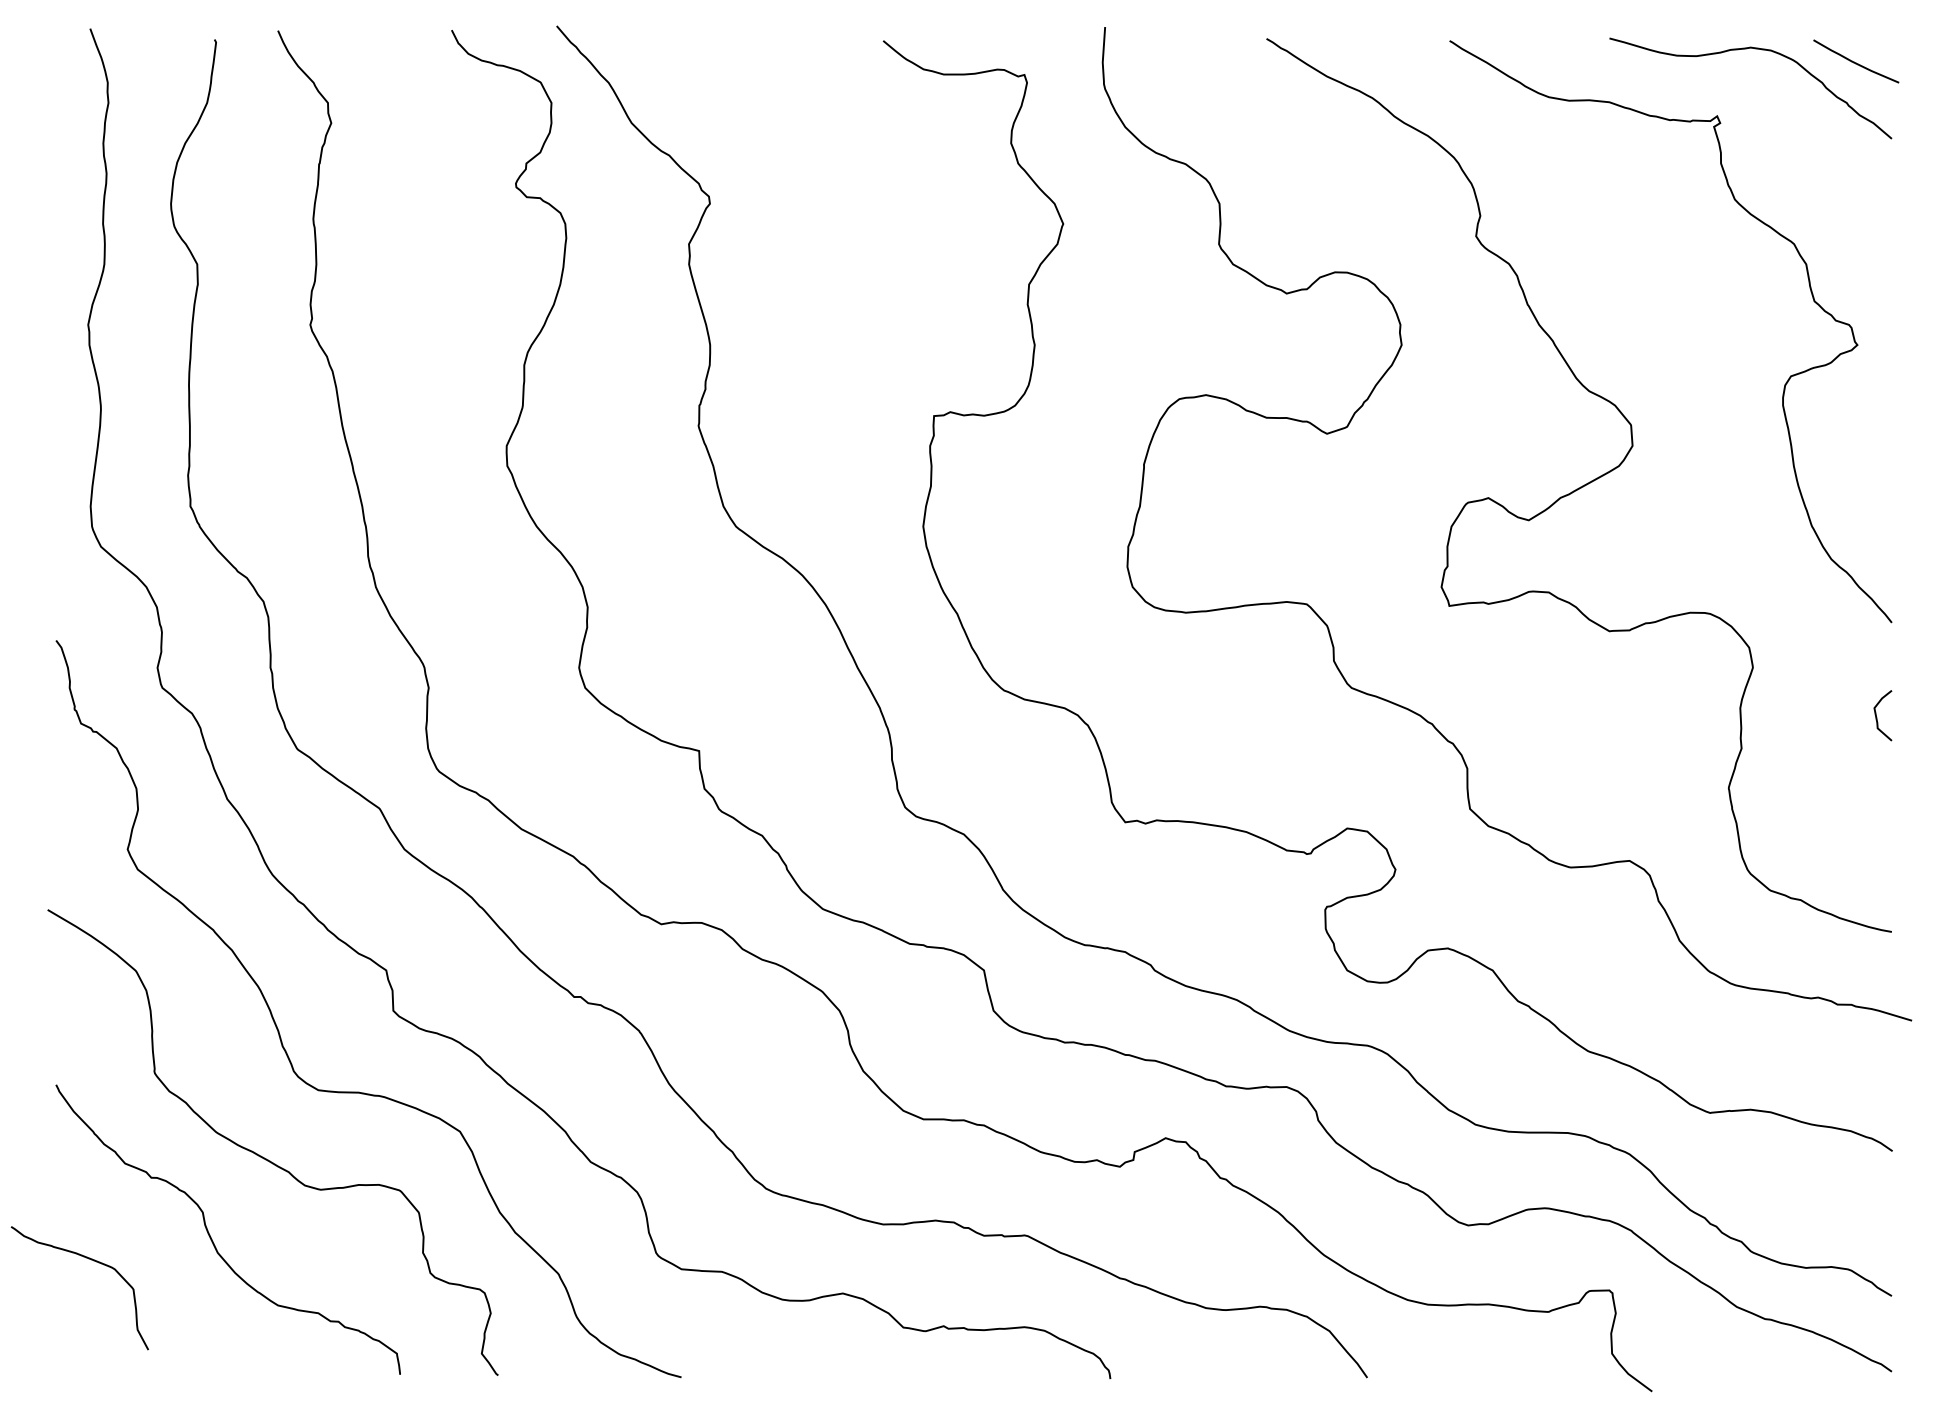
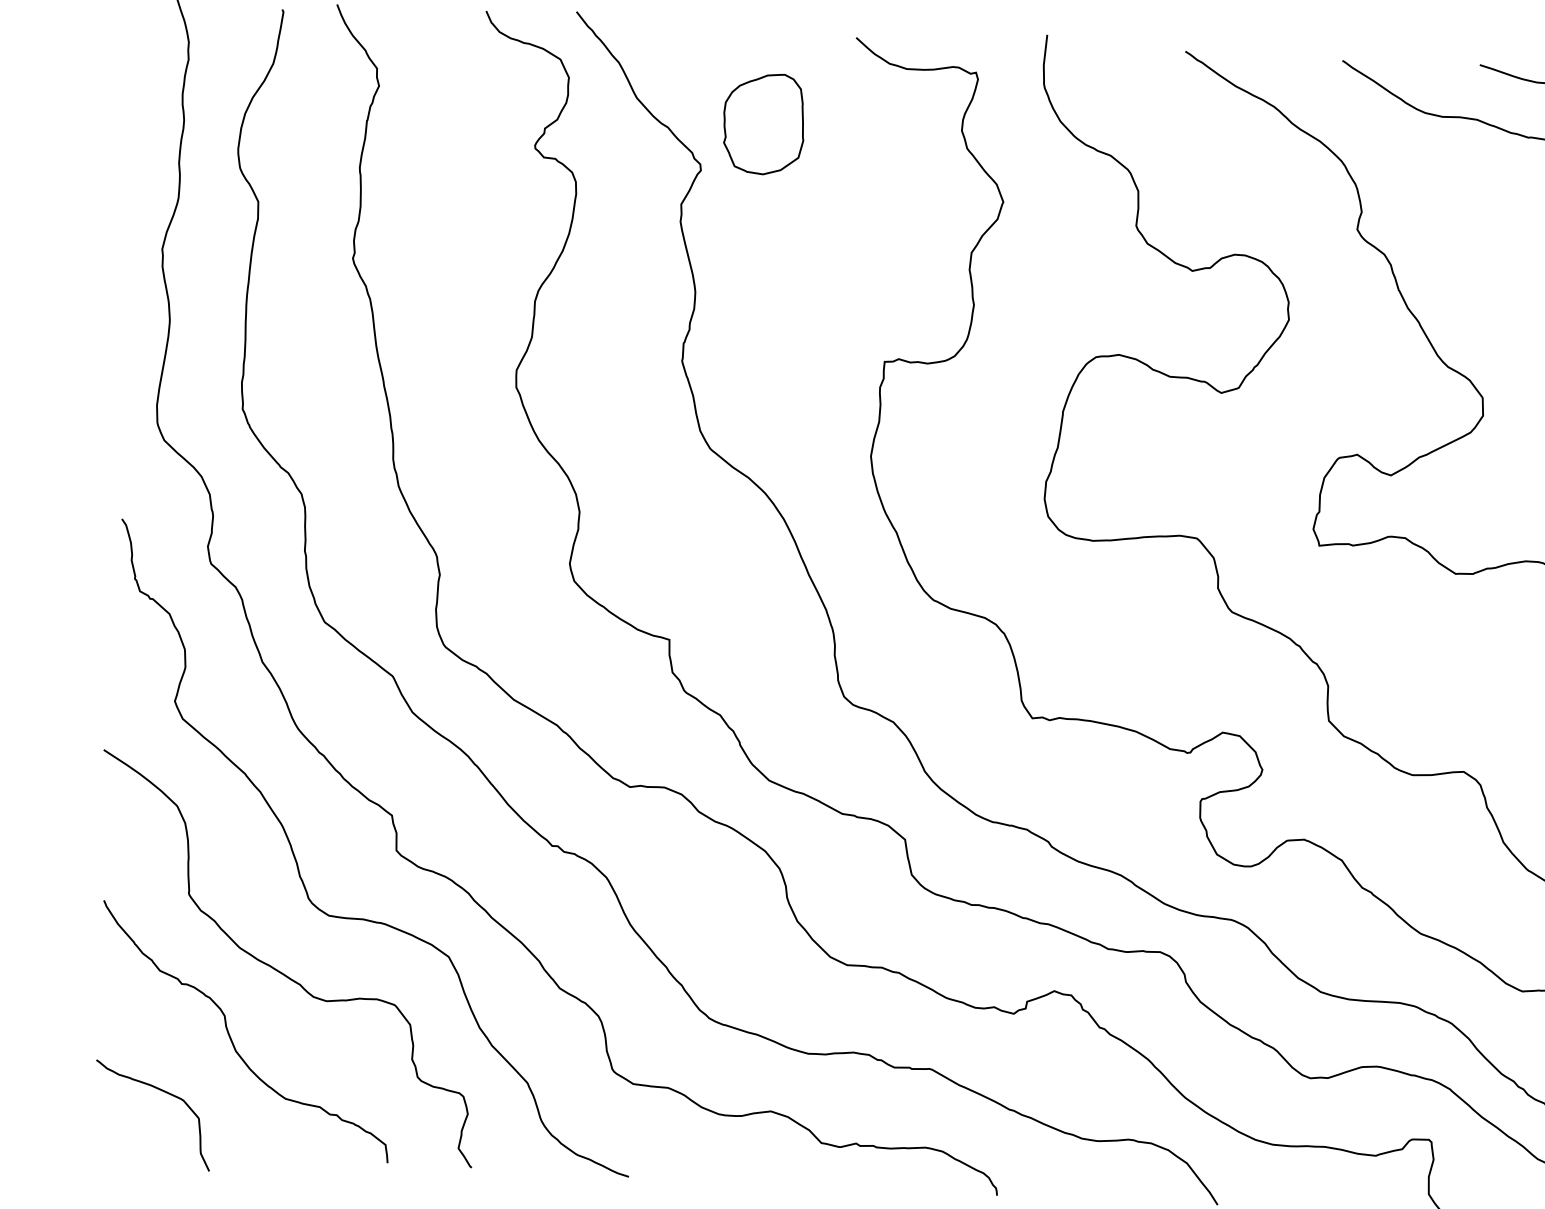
part: (780, 146) -> (763, 124), added
curve: (88, 1259) -> (161, 1091), moved

